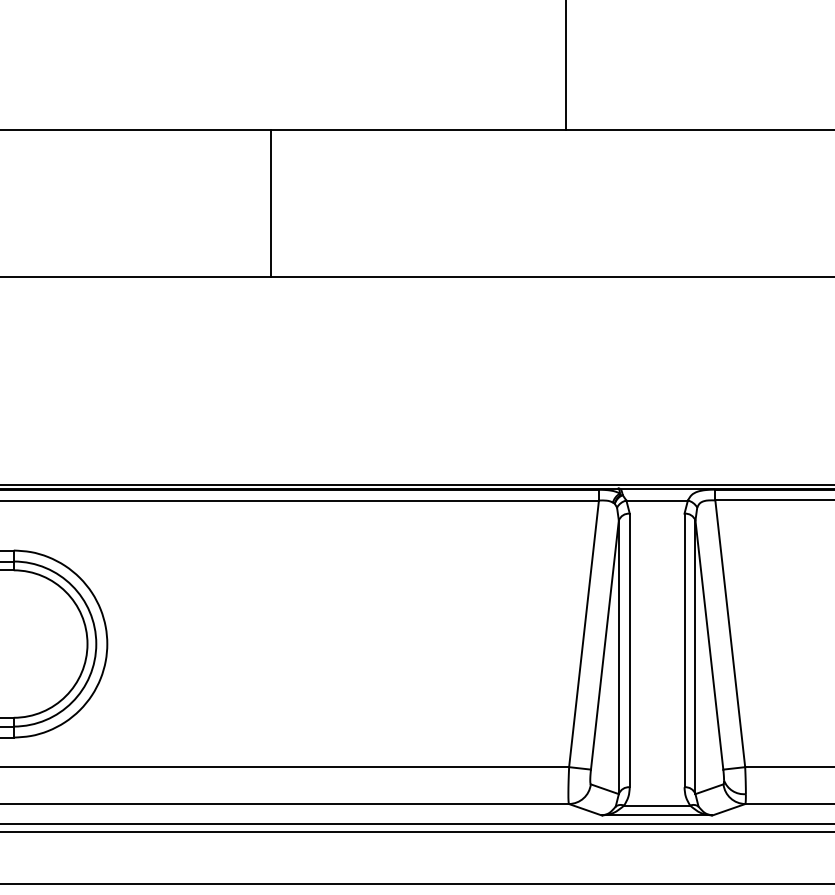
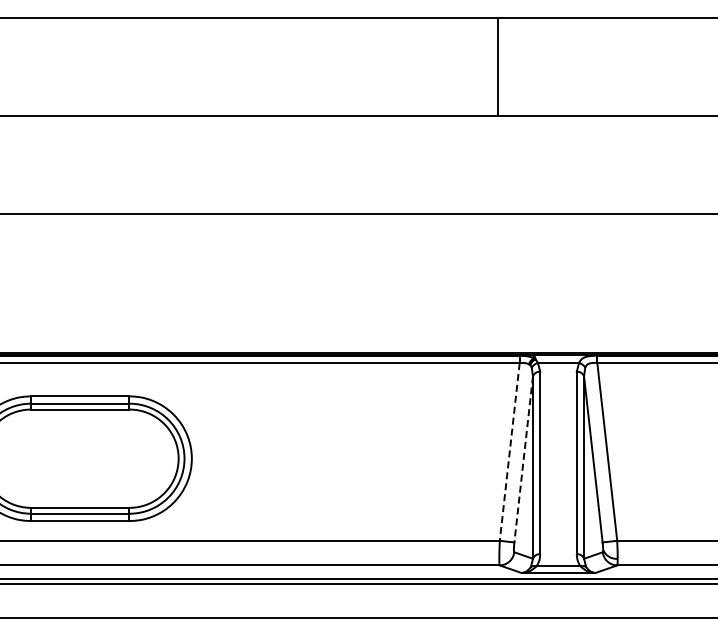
line: (271, 202) -> (301, 164), removed
line: (583, 634) -> (509, 452), solid -> dashed
line: (604, 645) -> (523, 459), solid -> dashed

